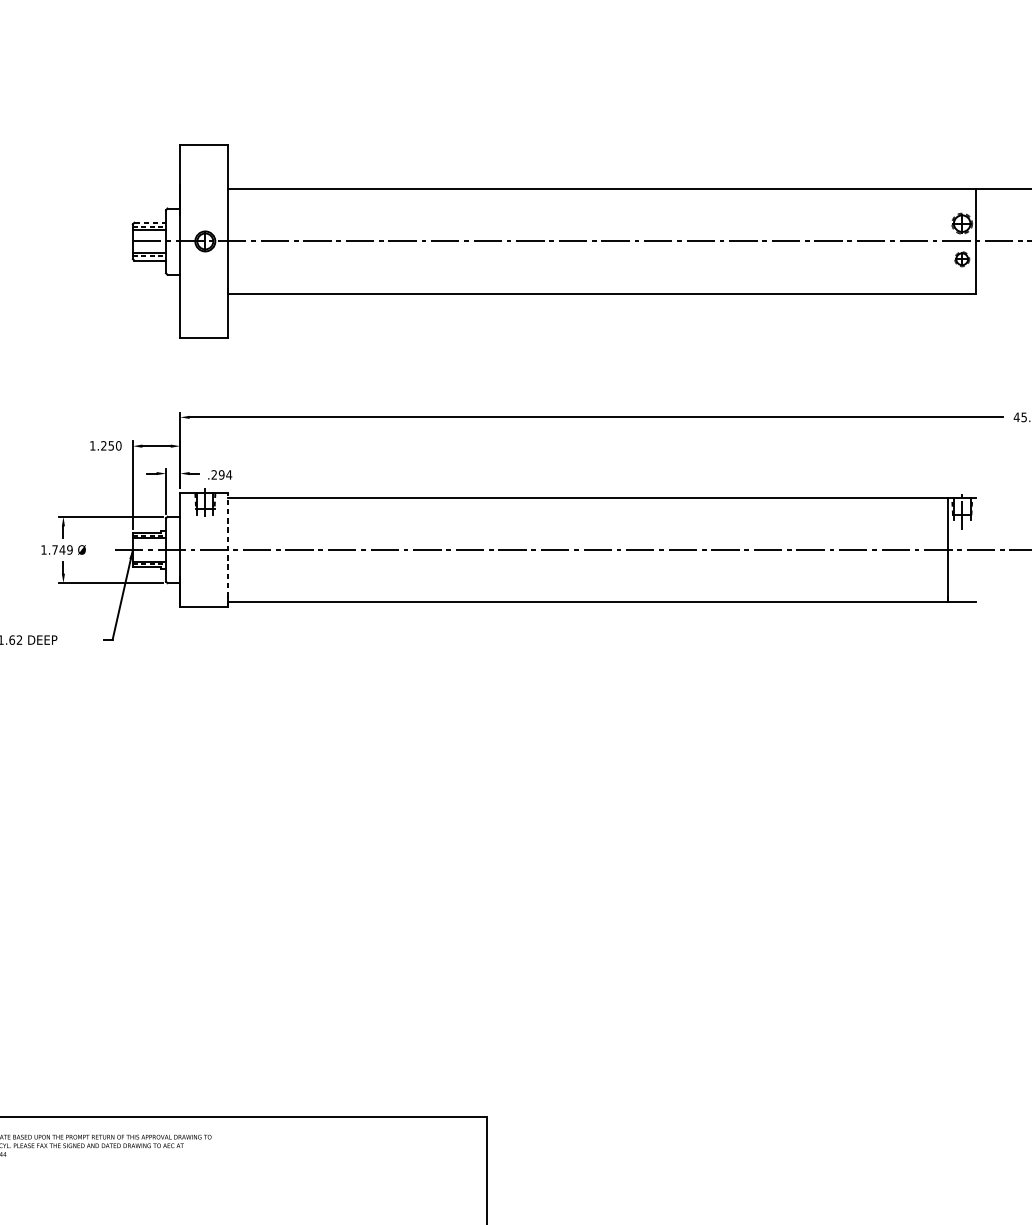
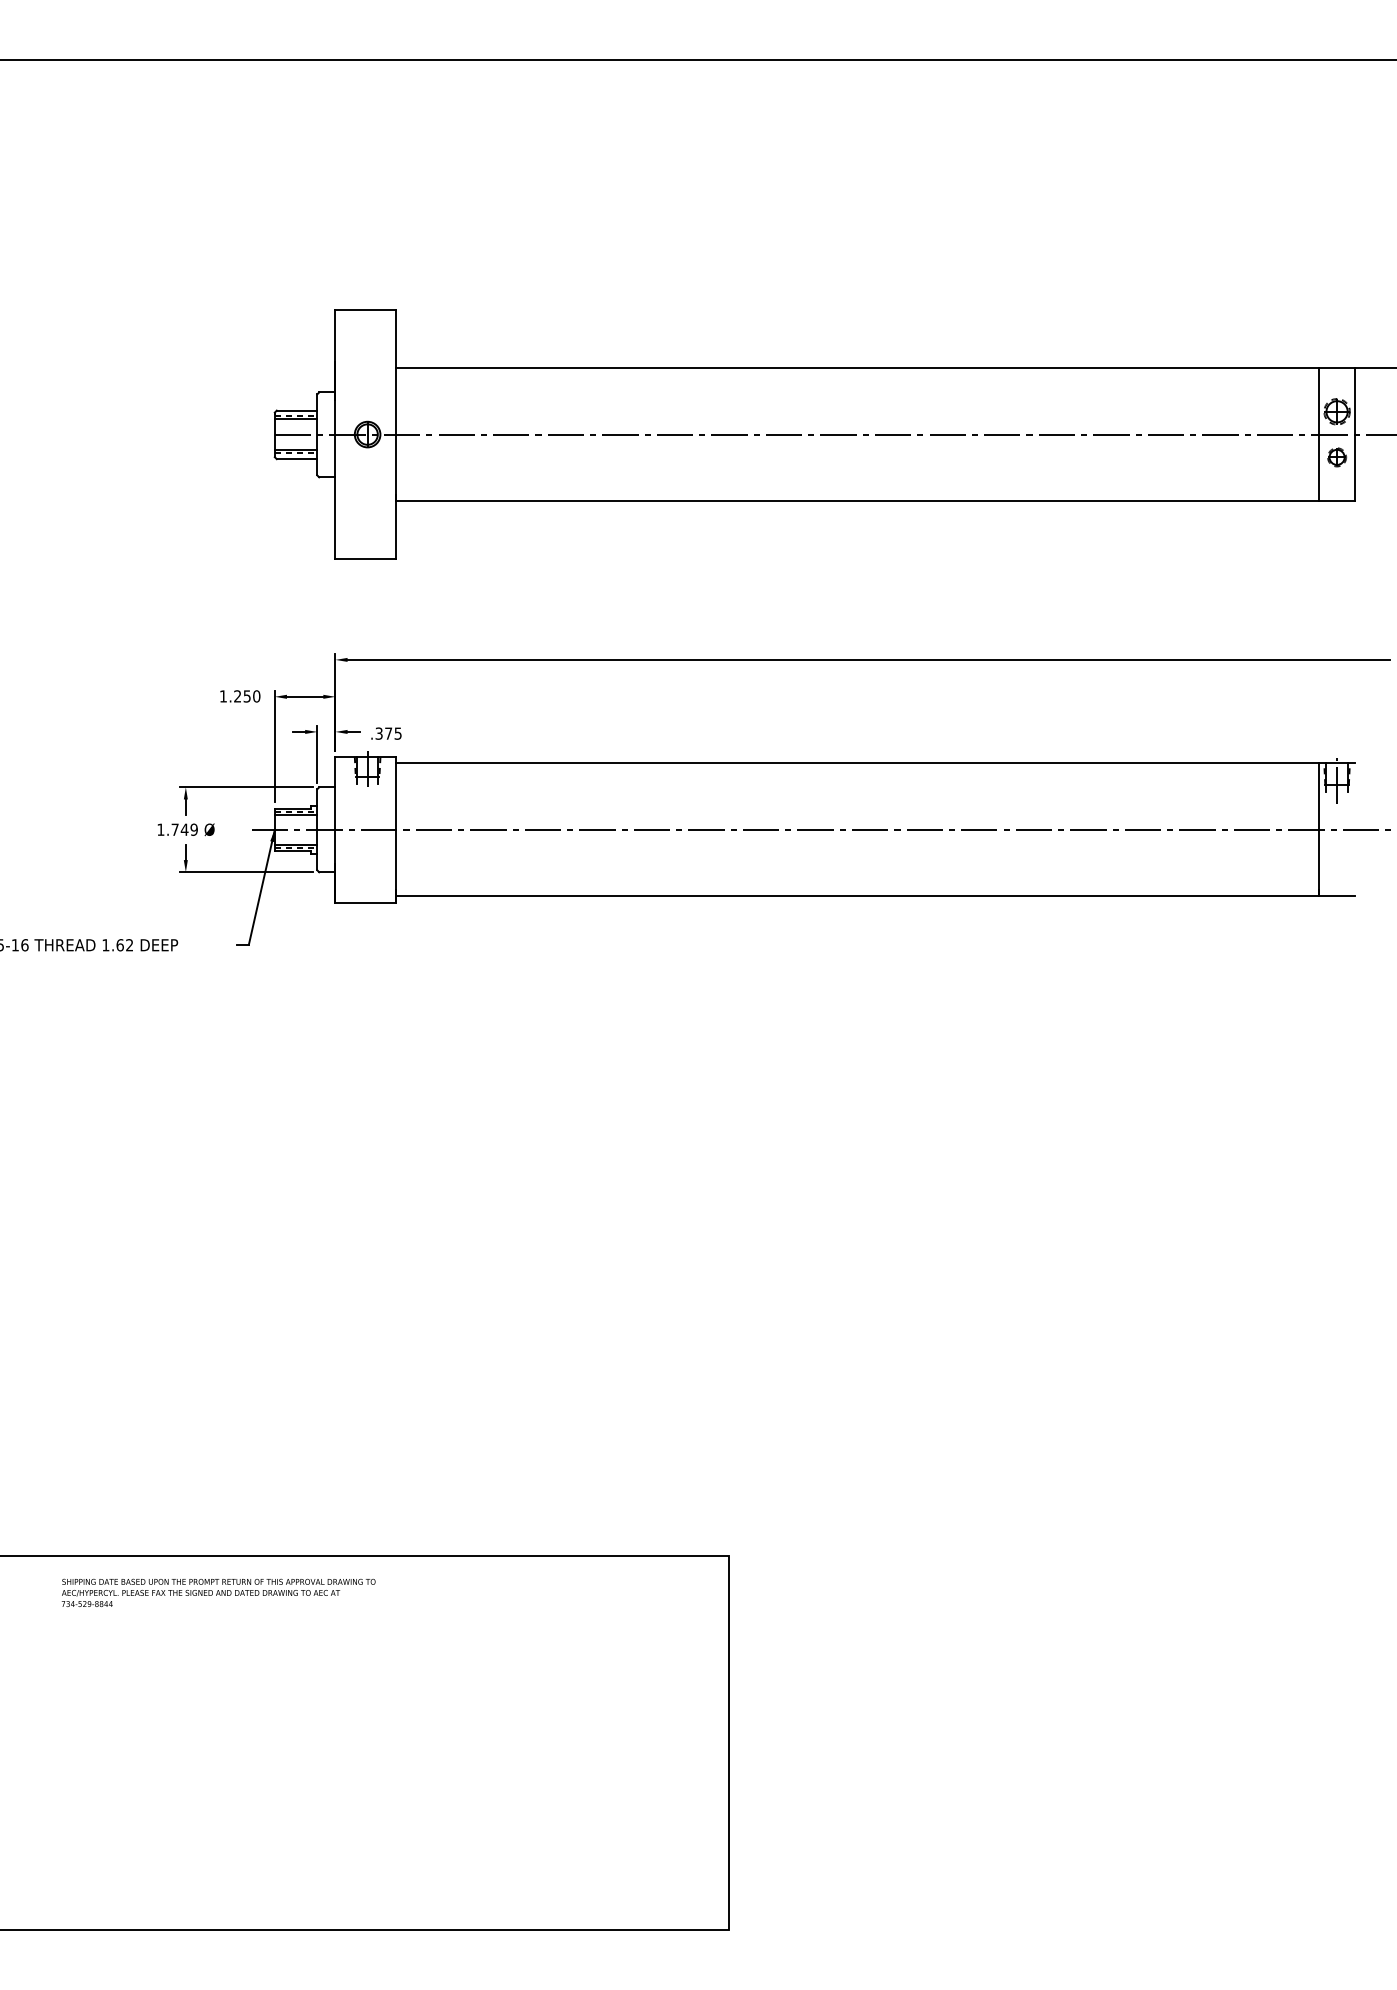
line: (150, 222) -> (297, 410), dashed -> solid
line: (947, 241) -> (1318, 434), added
text: (221, 474) -> (388, 733), .294 -> .375
line: (227, 549) -> (396, 829), dashed -> solid

